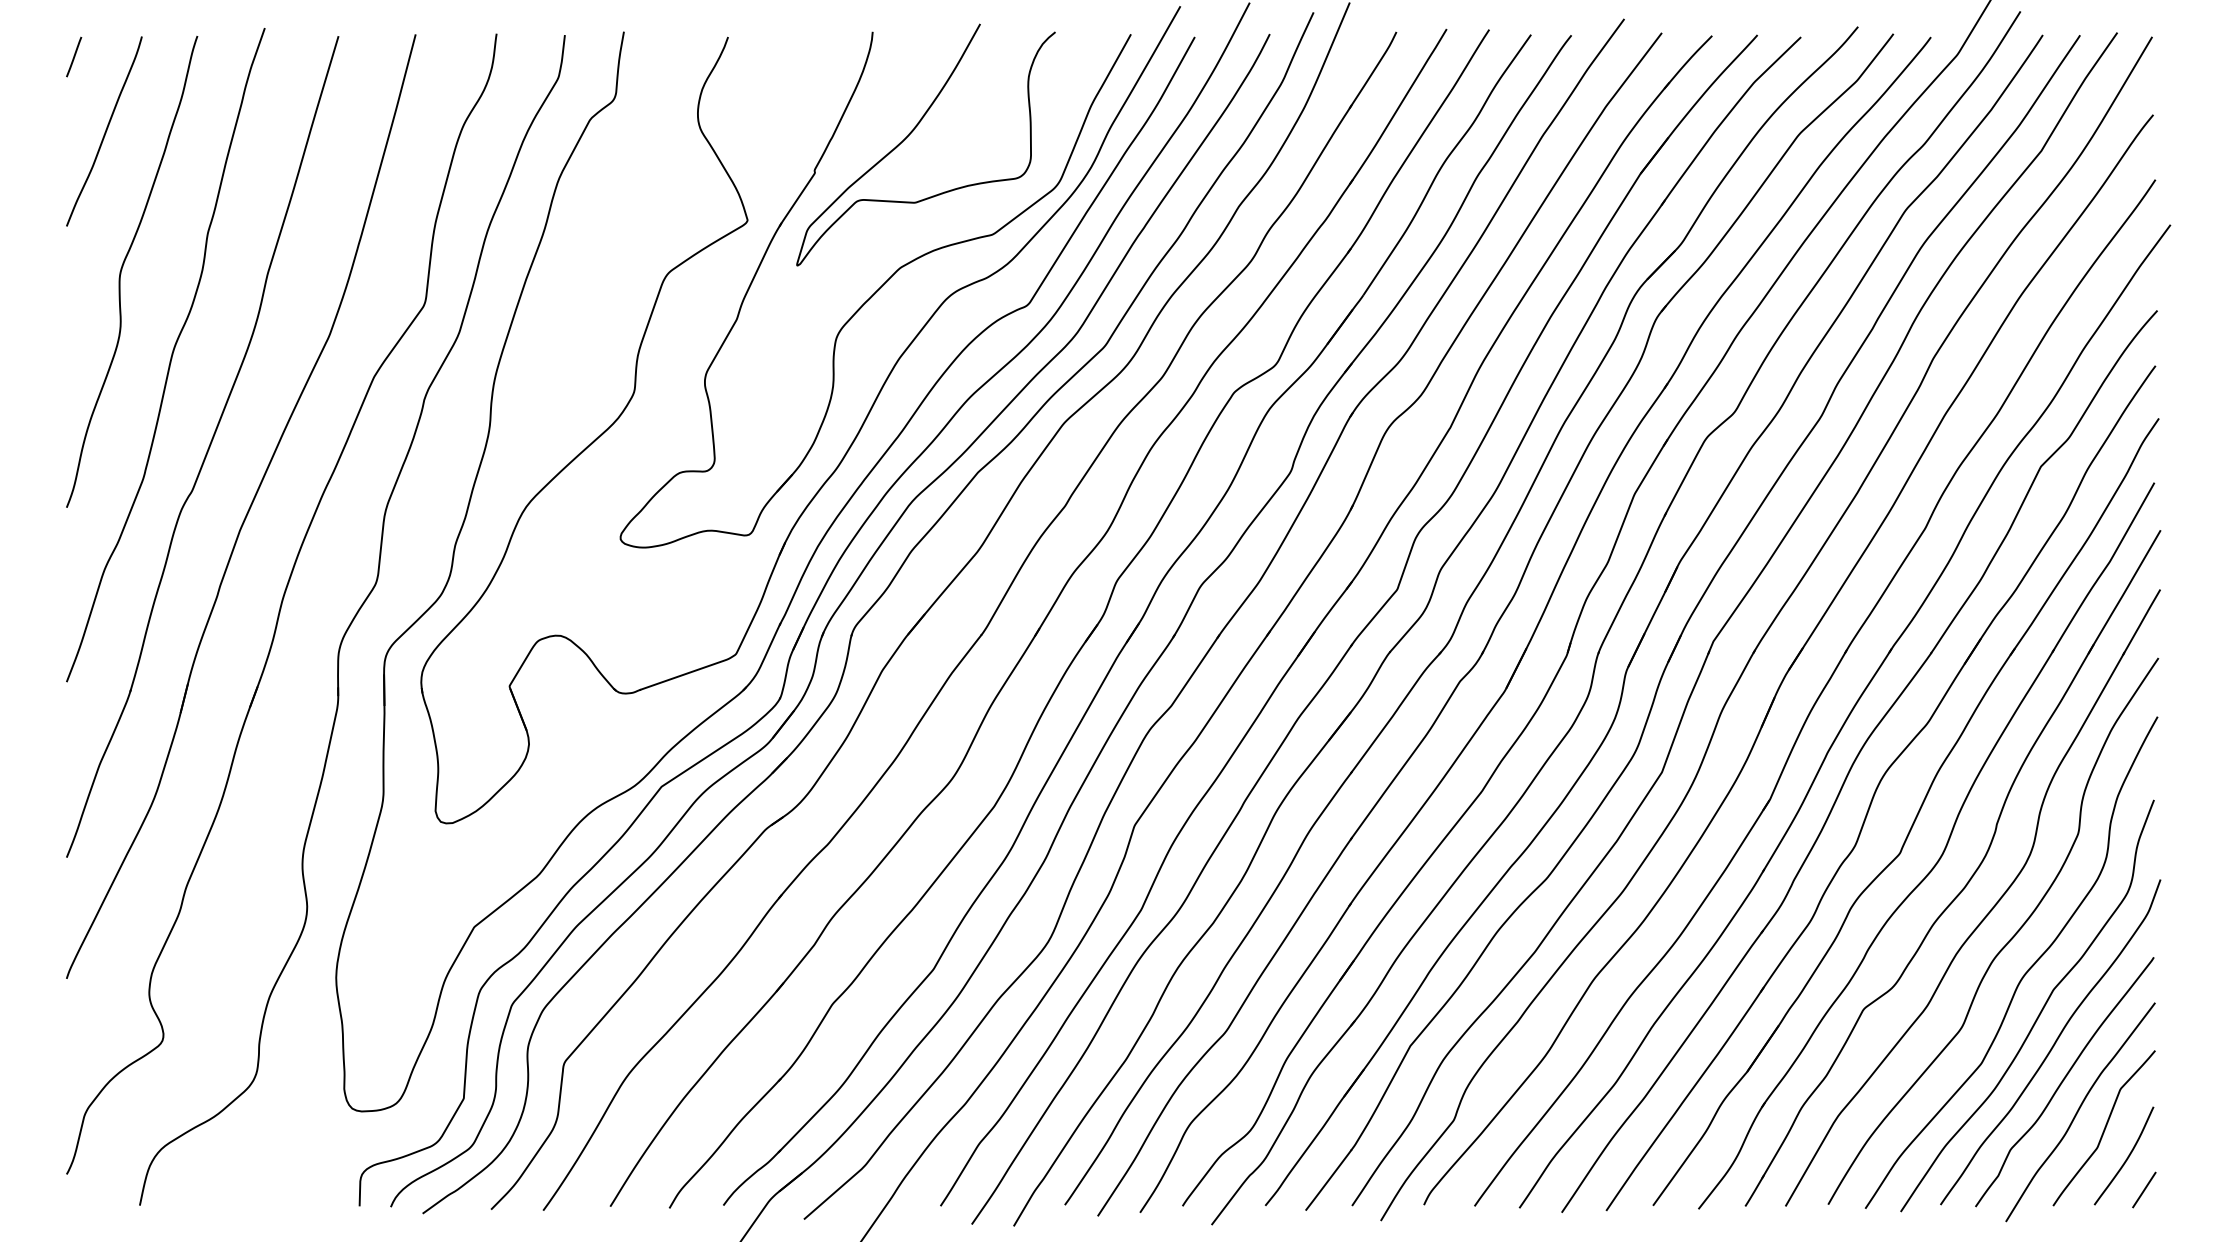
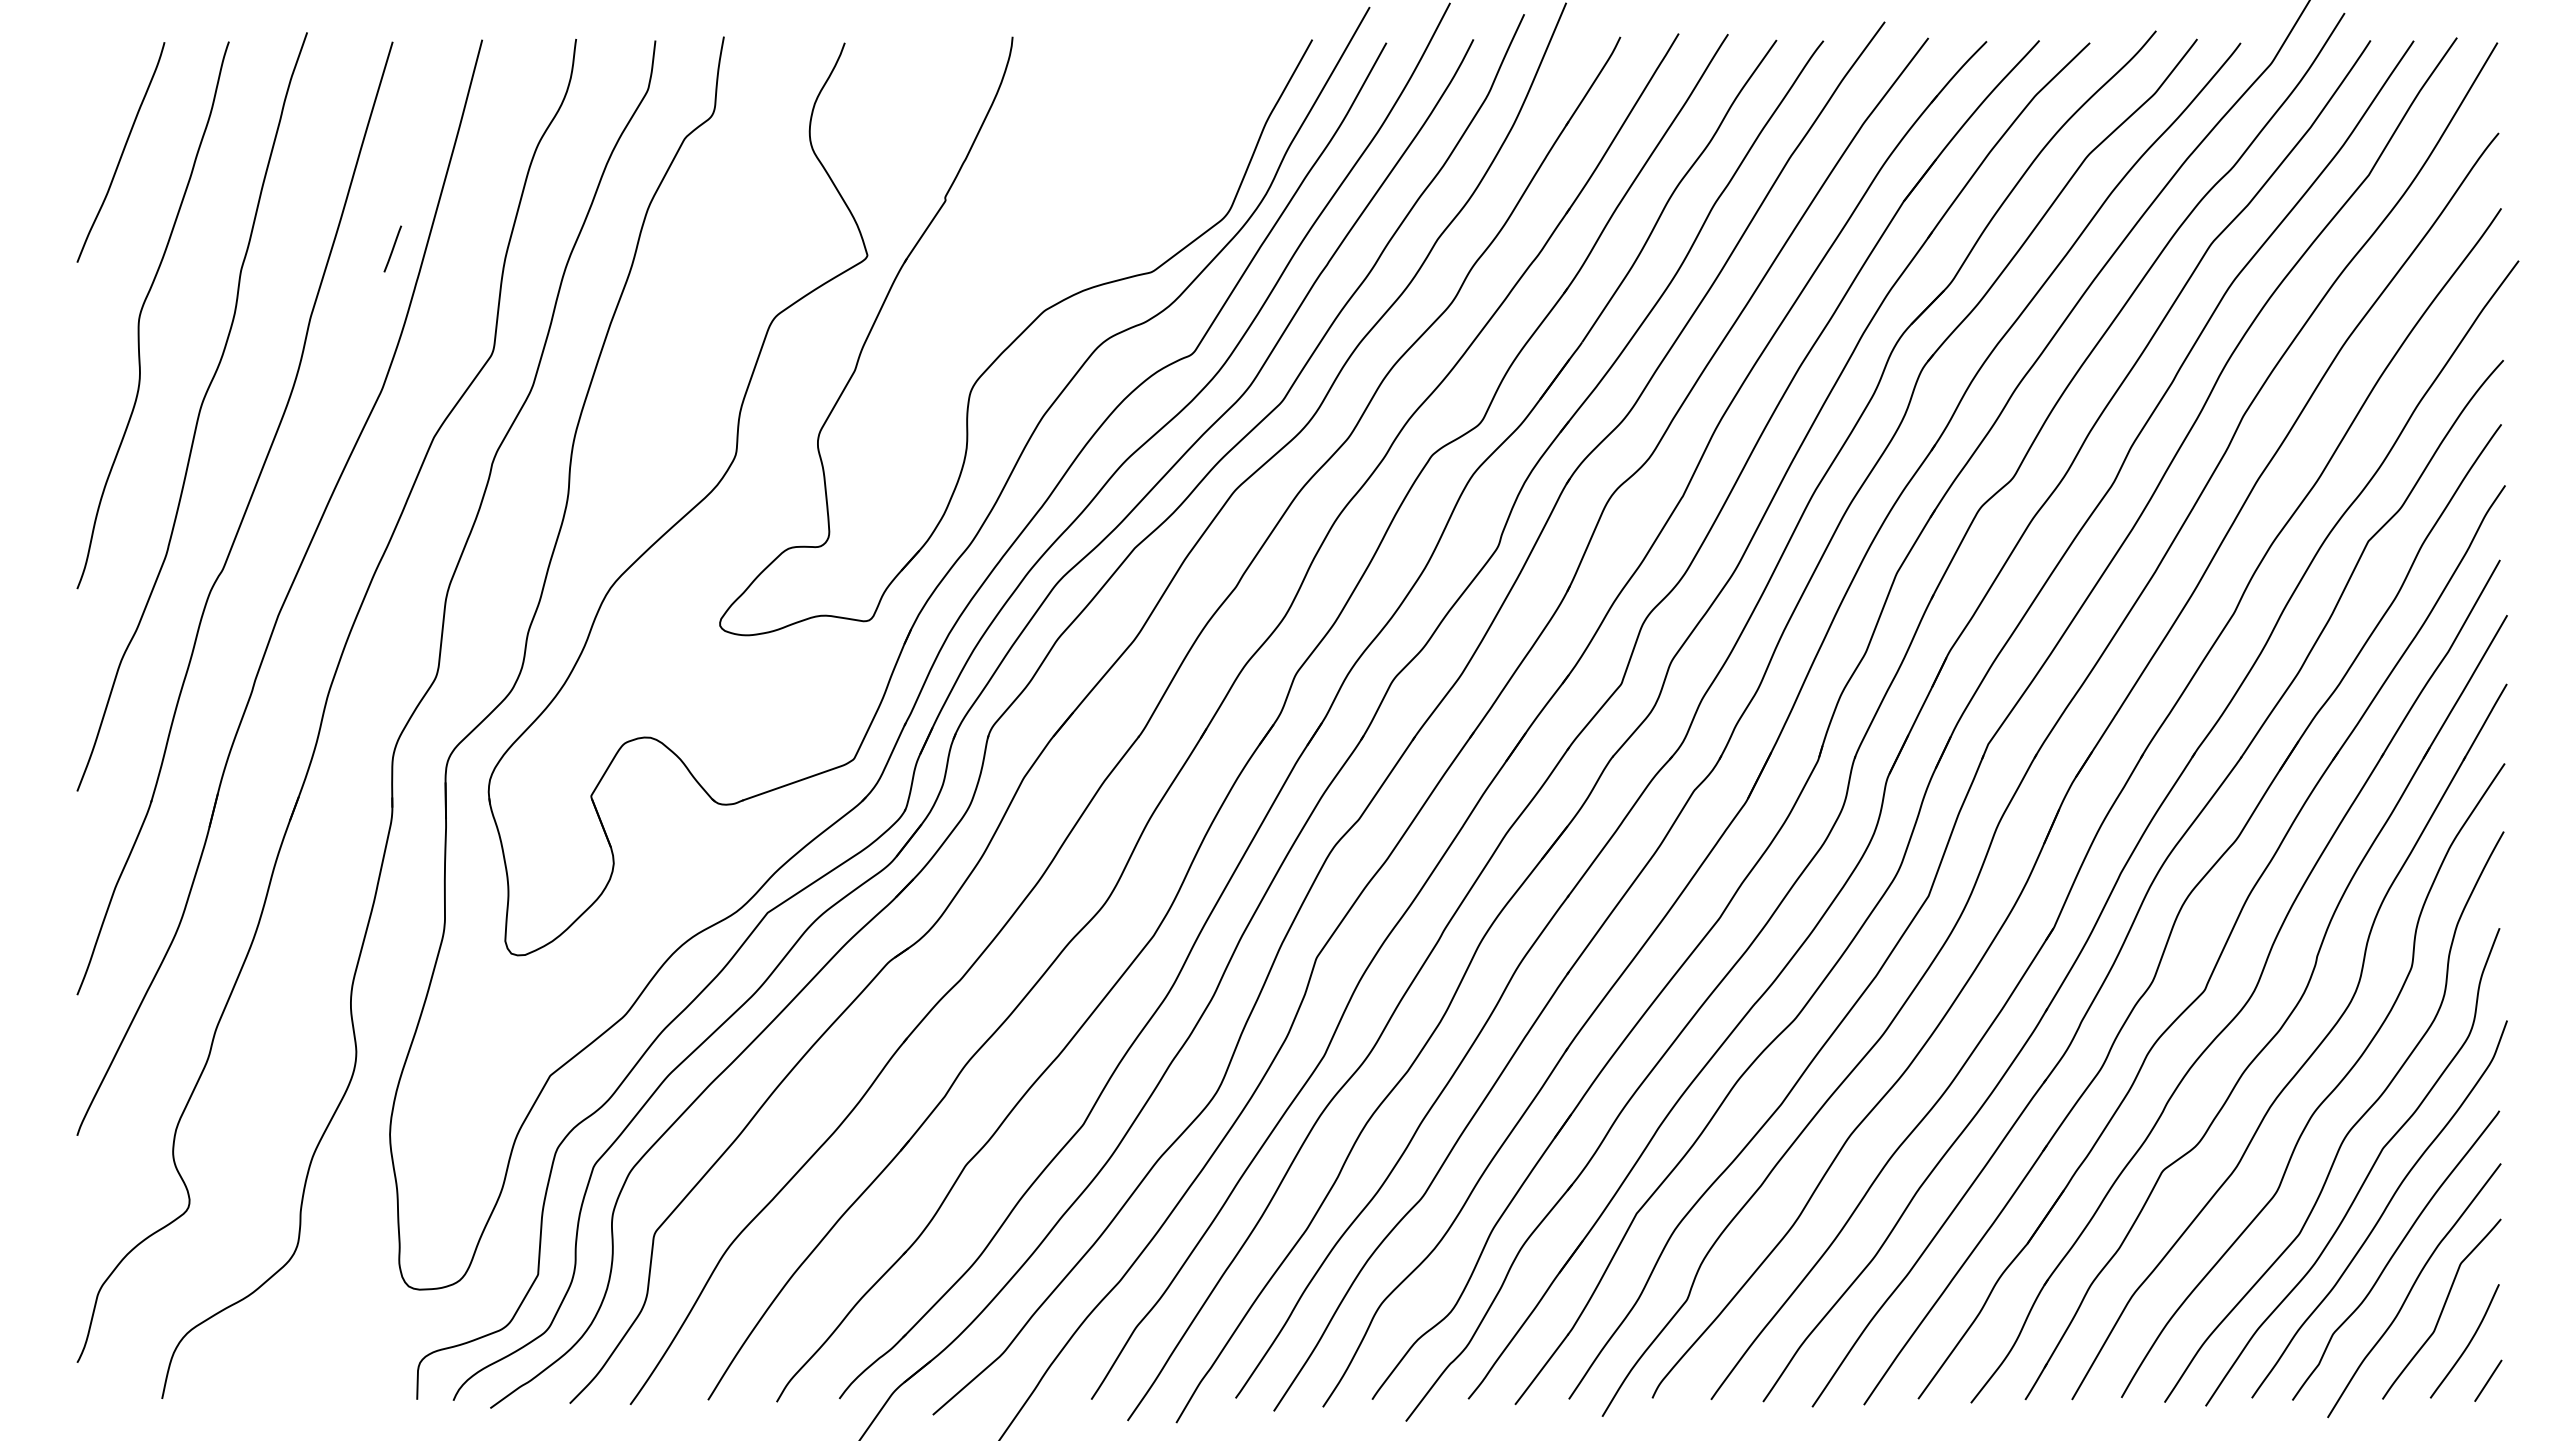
line: (73, 56) -> (392, 248), moved
curve: (913, 131) -> (1059, 152), removed

